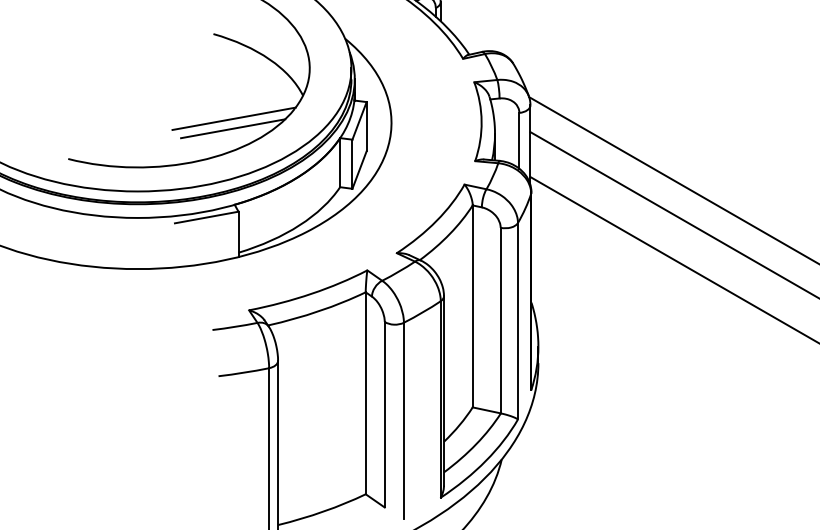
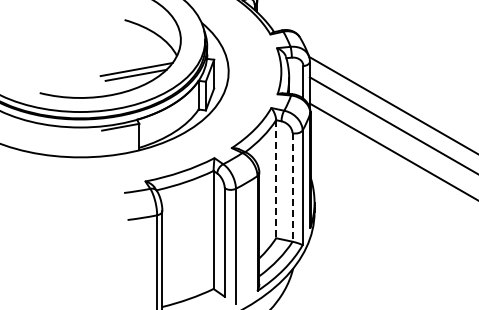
line: (473, 306) -> (276, 179), solid -> dashed
line: (500, 320) -> (292, 187), solid -> dashed

